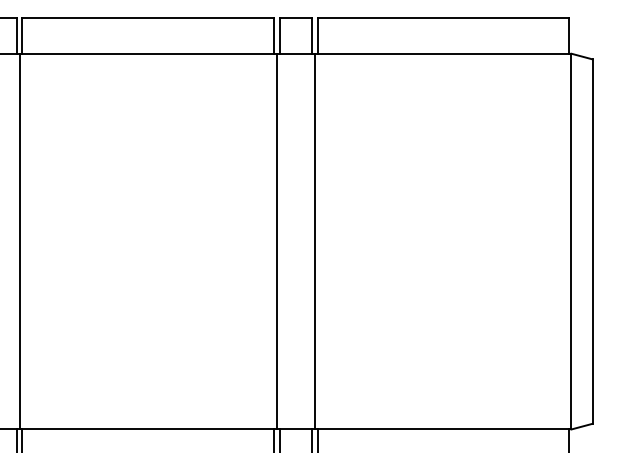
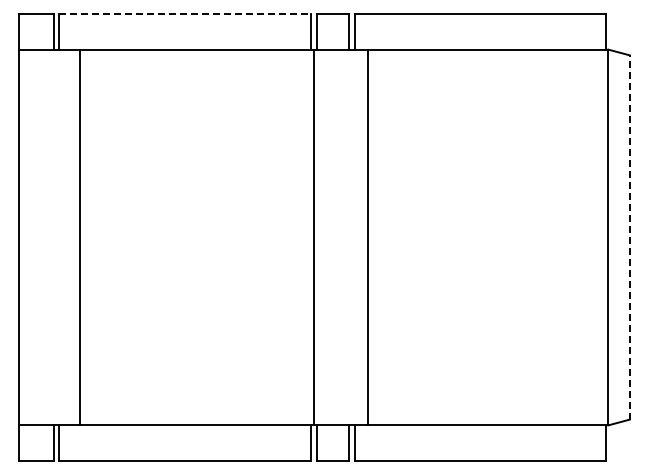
line: (148, 18) -> (185, 14), solid -> dashed
line: (592, 240) -> (629, 236), solid -> dashed
line: (19, 241) -> (79, 237), moved
line: (314, 241) -> (367, 237), moved

